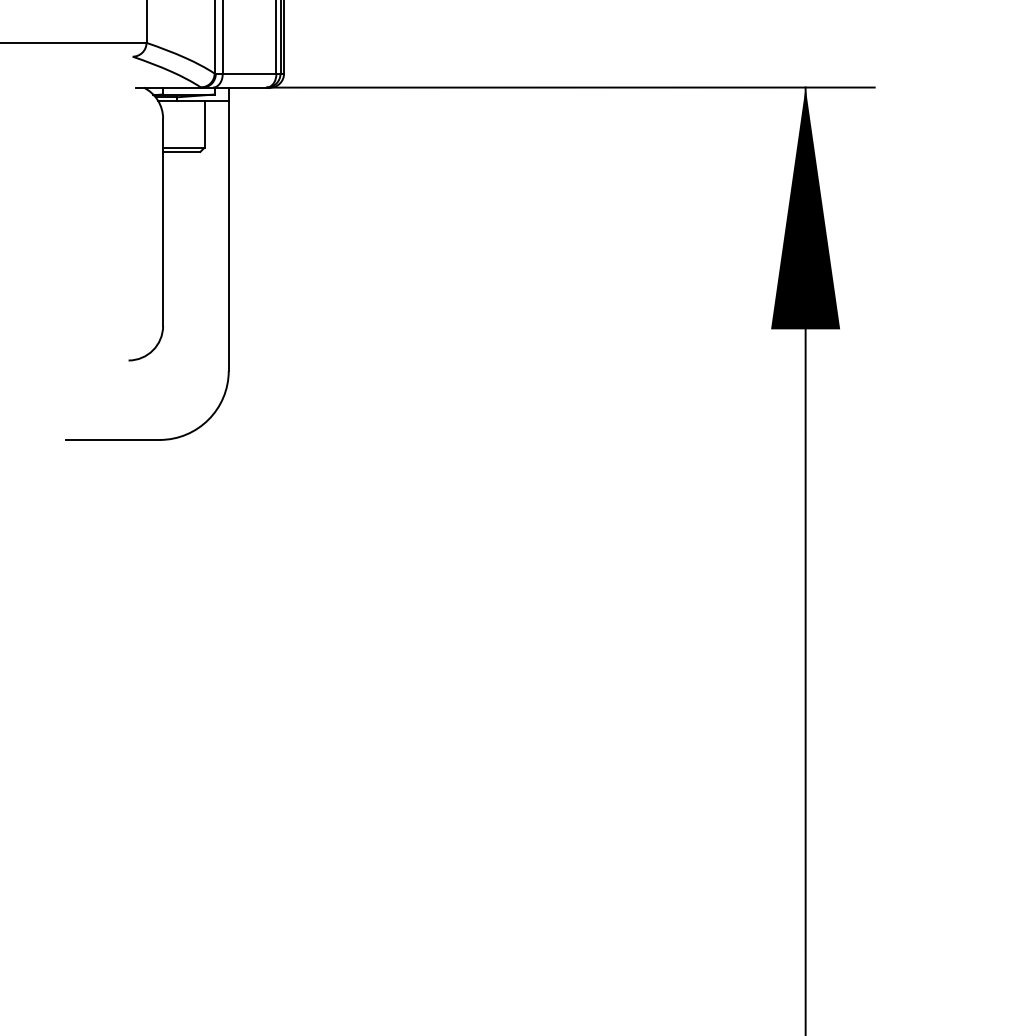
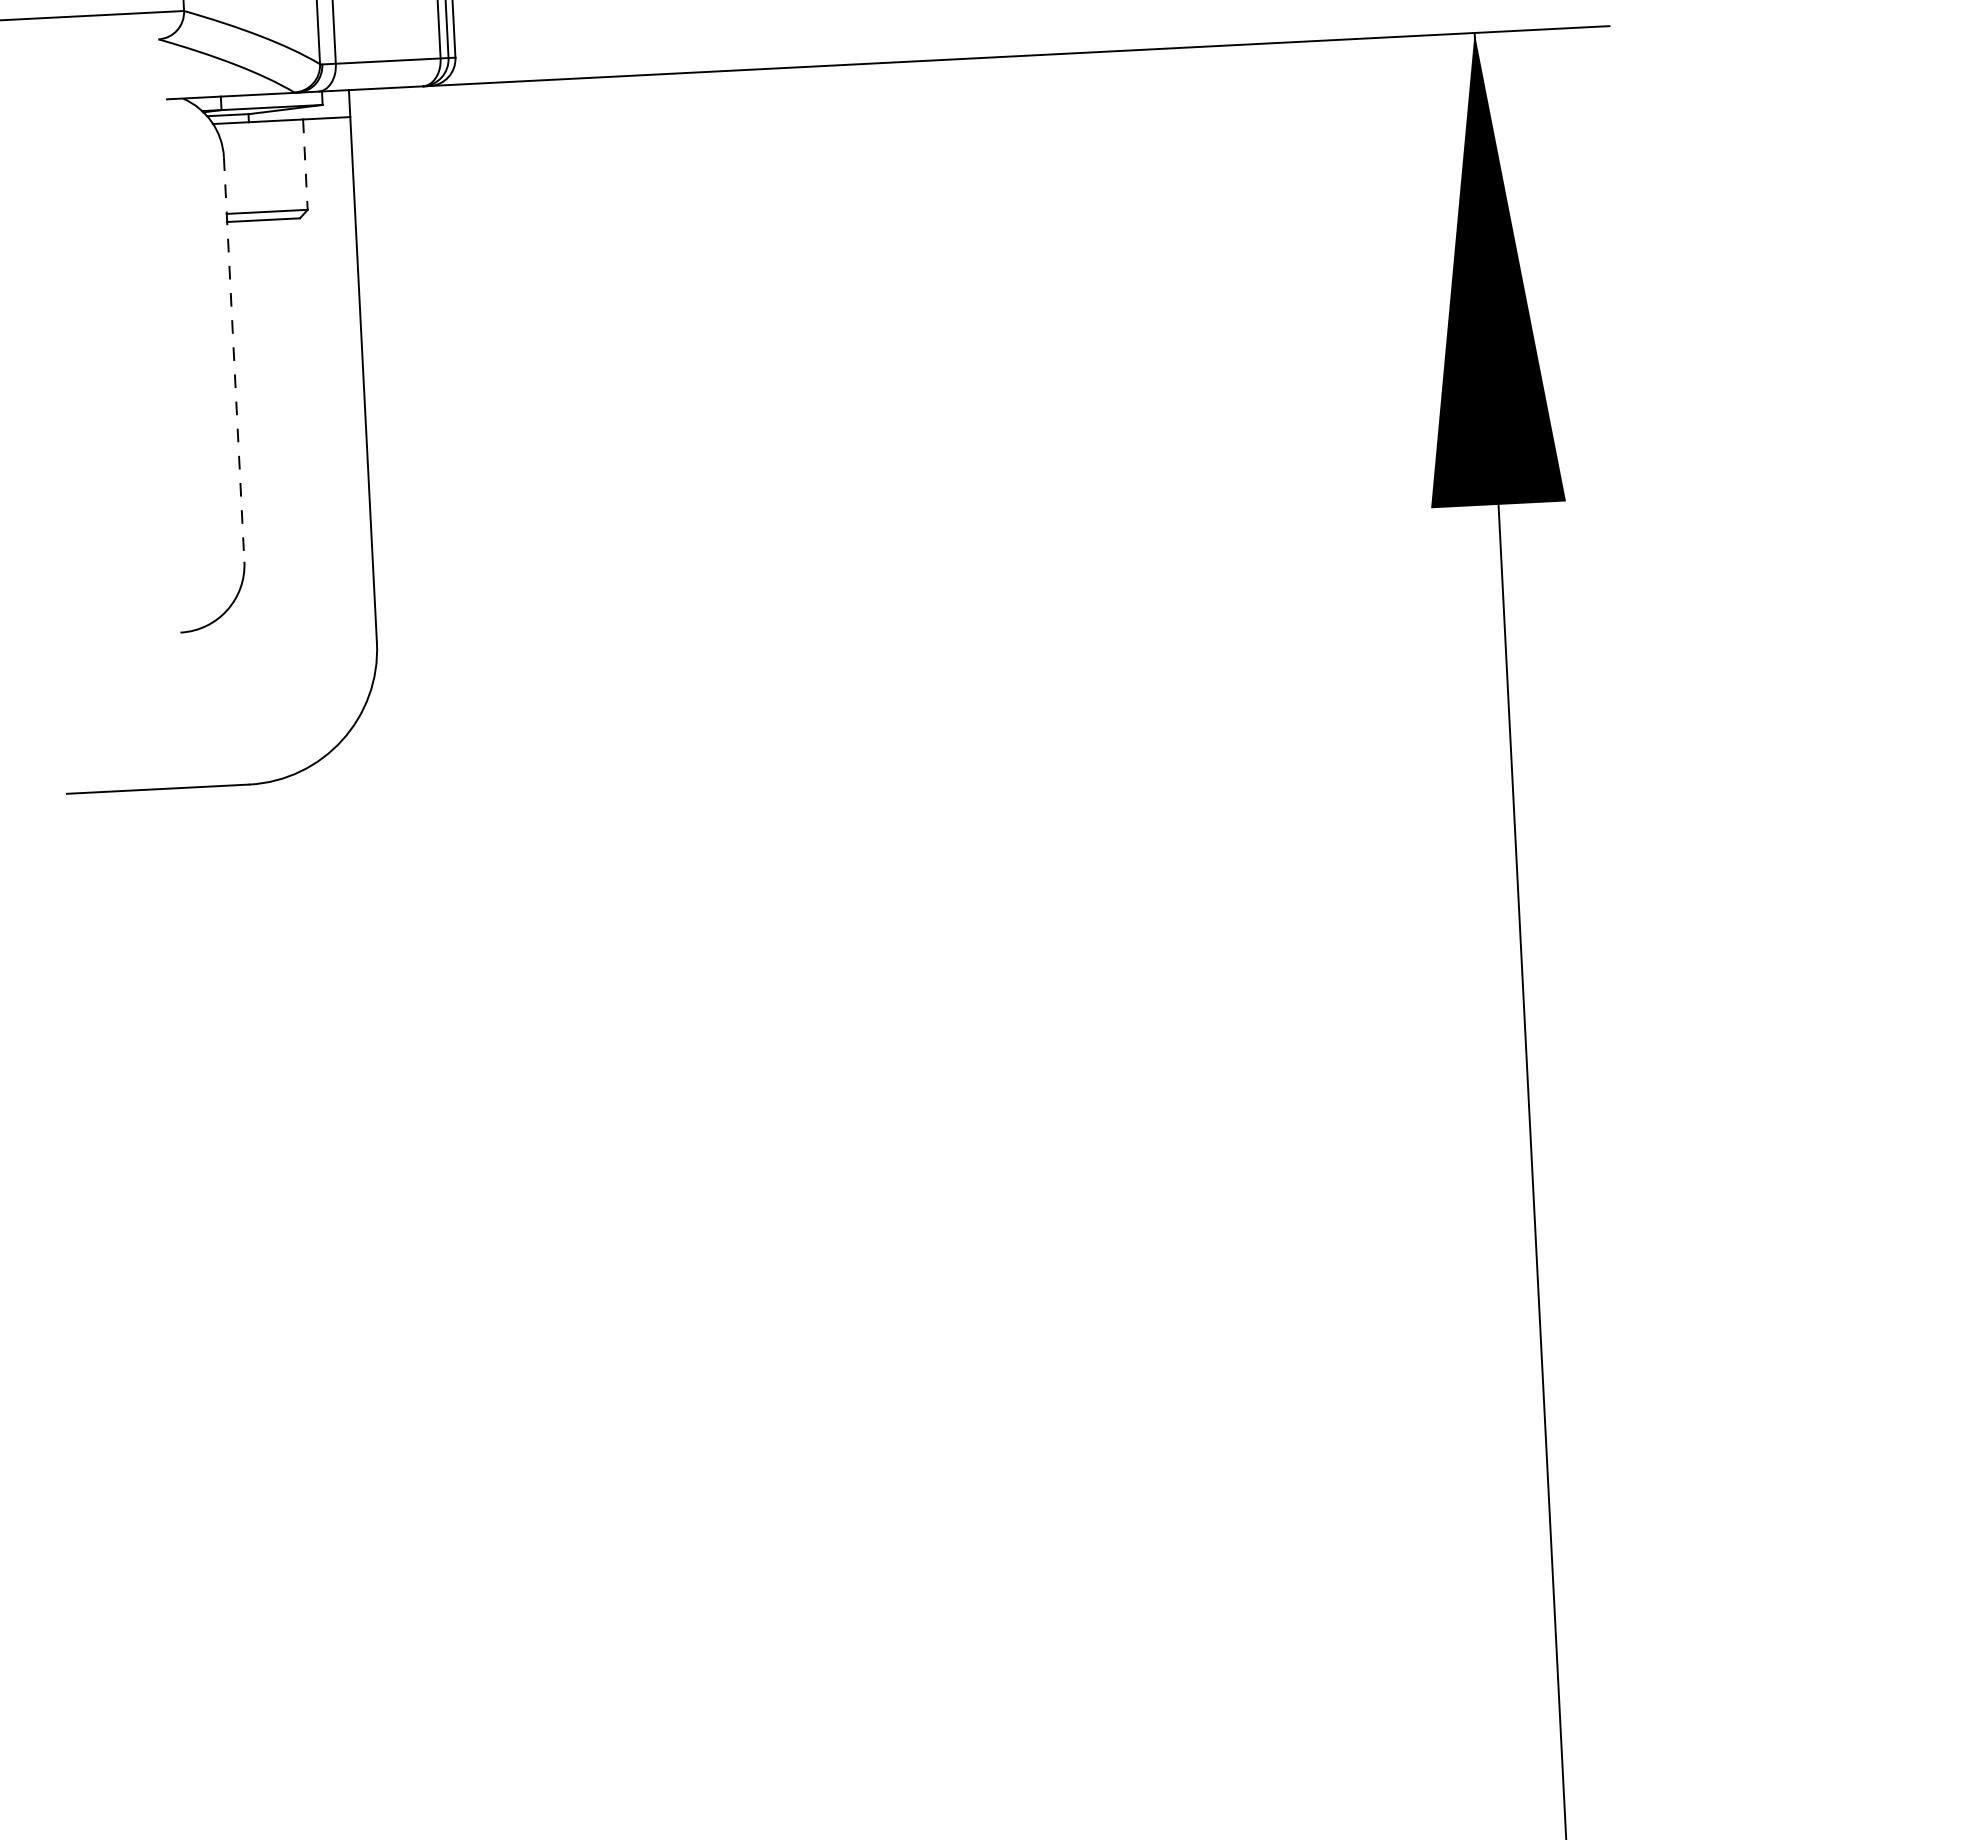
line: (204, 125) -> (305, 166), solid -> dashed
line: (163, 222) -> (234, 359), solid -> dashed

